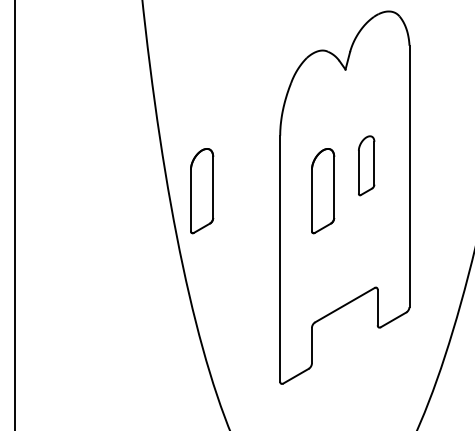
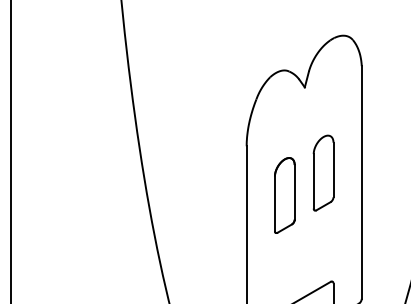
part: (366, 165) -> (323, 172), size x1.43
part: (202, 191) -> (177, 195), removed

